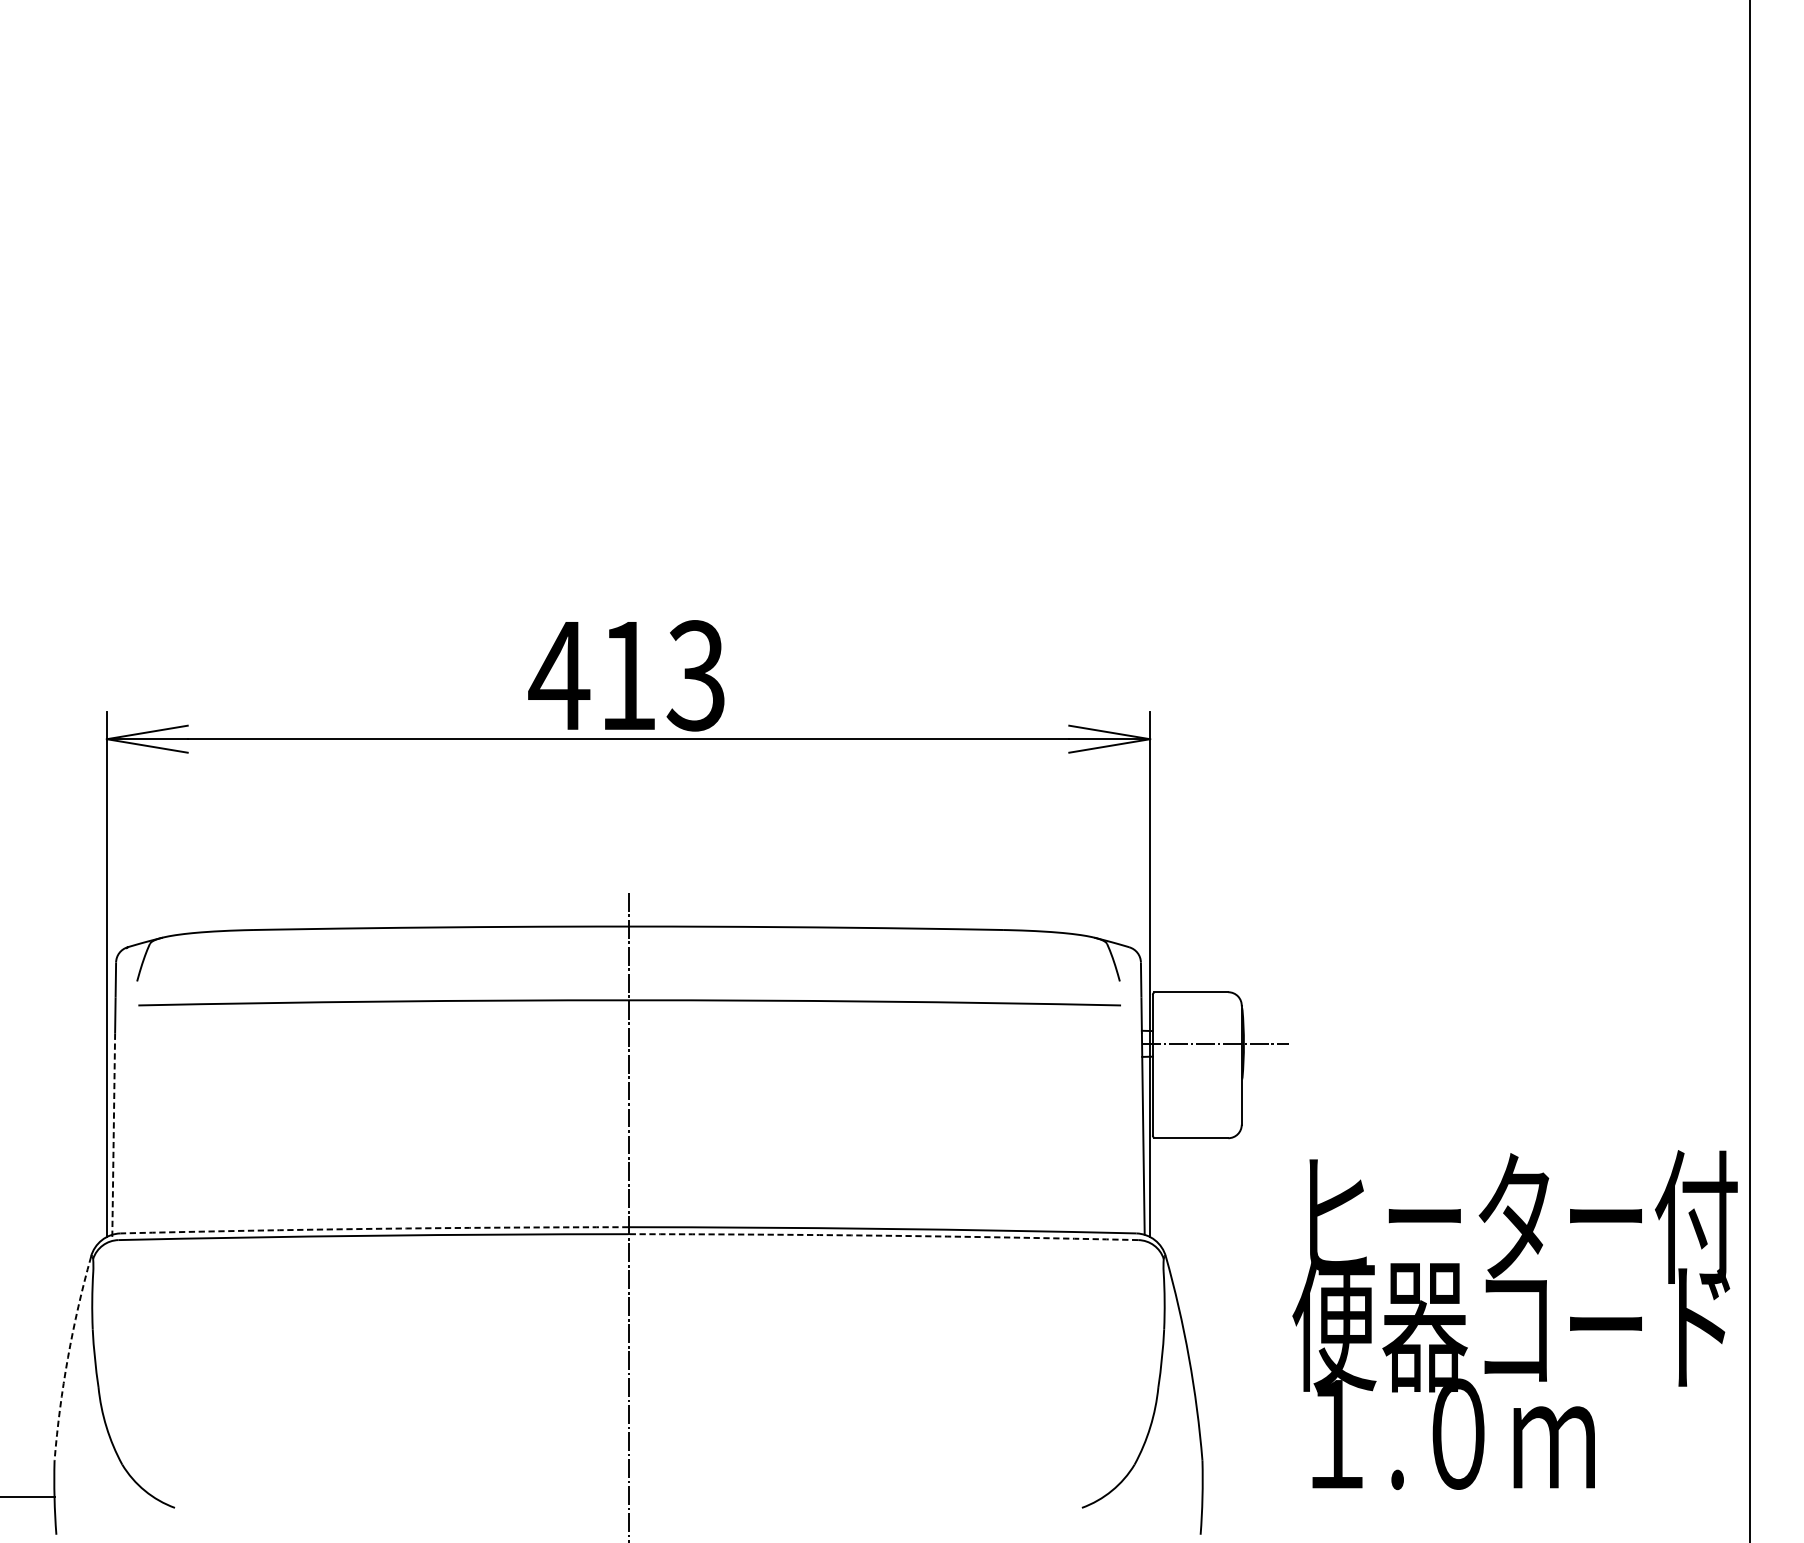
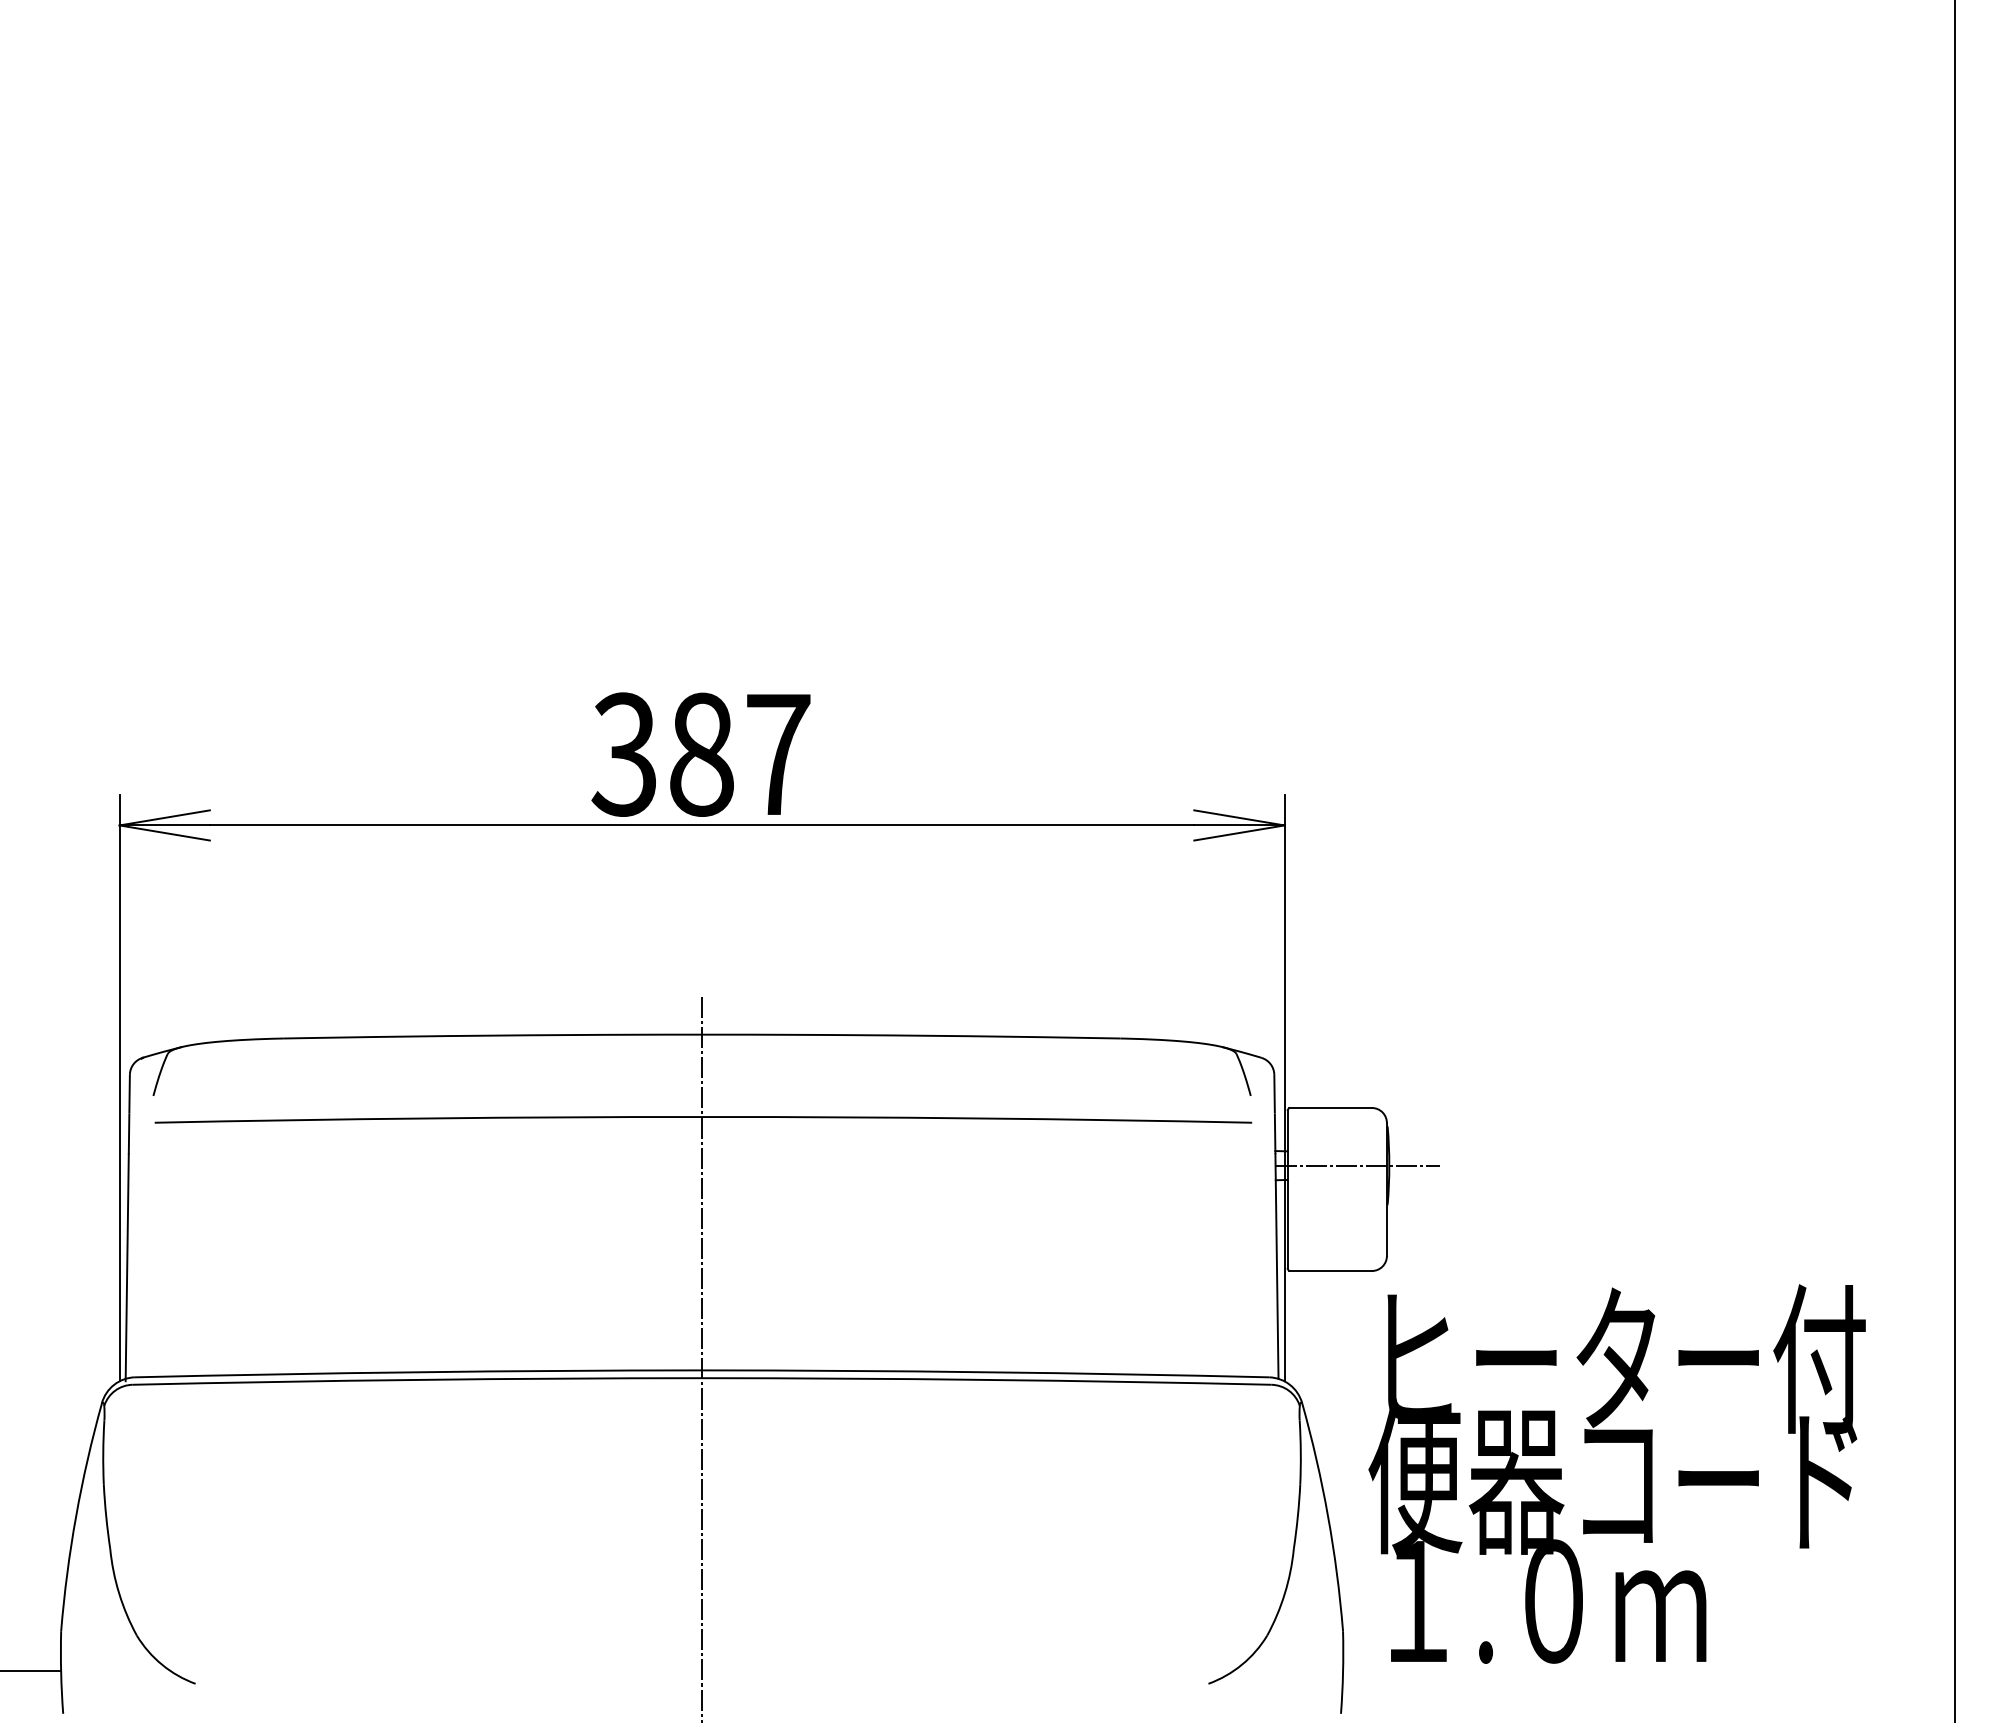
text: (627, 675) -> (700, 754), 413 -> 387
line: (113, 1135) -> (127, 1267), dashed -> solid
arc: (374, 1229) -> (418, 1372), dashed -> solid
arc: (883, 1235) -> (986, 1379), dashed -> solid
text: (1514, 1319) -> (1616, 1473), moved
arc: (68, 1358) -> (76, 1516), dashed -> solid

